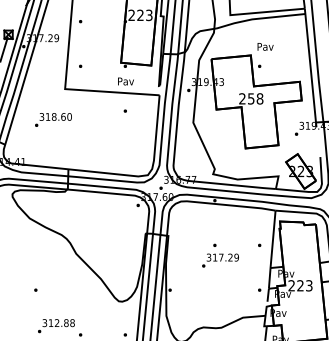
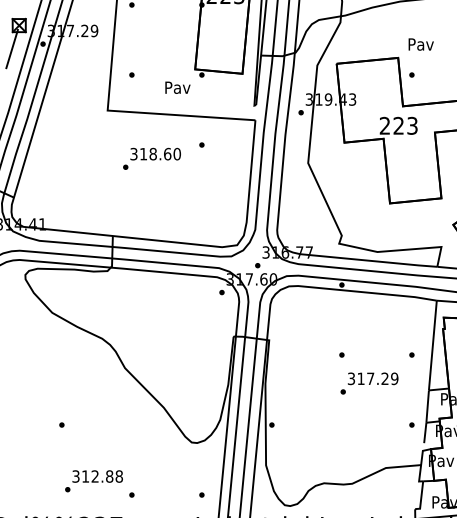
text: (125, 81) -> (177, 87), moved
text: (255, 98) -> (405, 125), 258 -> 223
text: (53, 119) -> (152, 158), moved
text: (220, 260) -> (369, 383), moved

